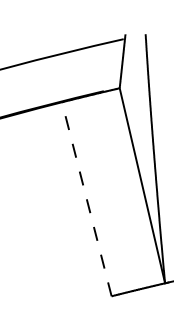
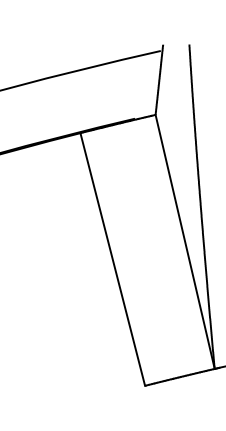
line: (86, 199) -> (112, 259), dashed -> solid

